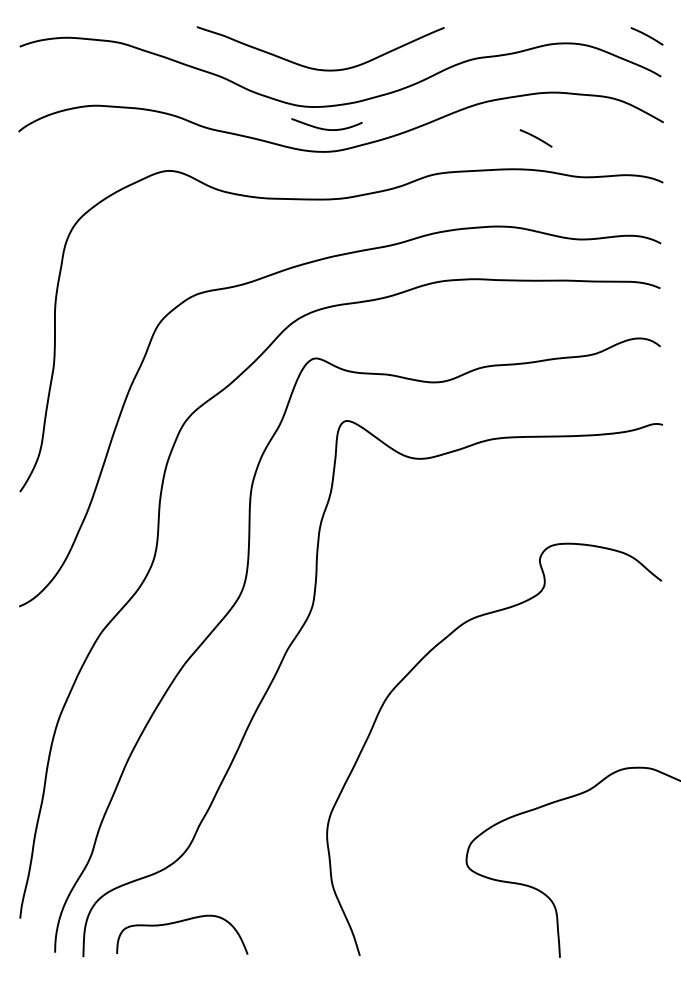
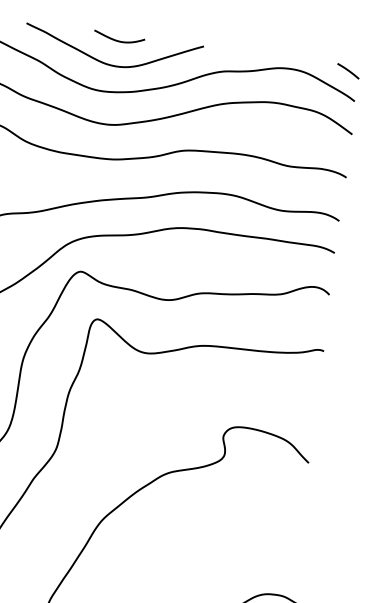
curve: (326, 128) -> (118, 40), moved
line: (535, 138) -> (259, 134), removed

